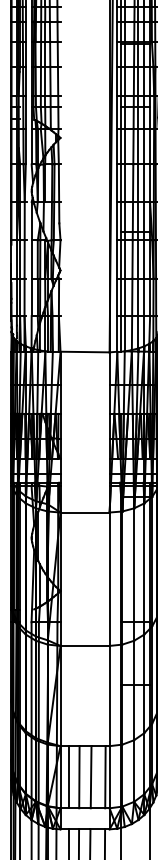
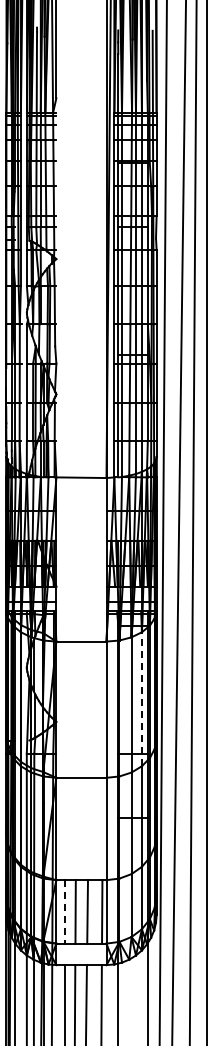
line: (143, 569) -> (141, 699), solid -> dashed
line: (69, 776) -> (65, 911), solid -> dashed

